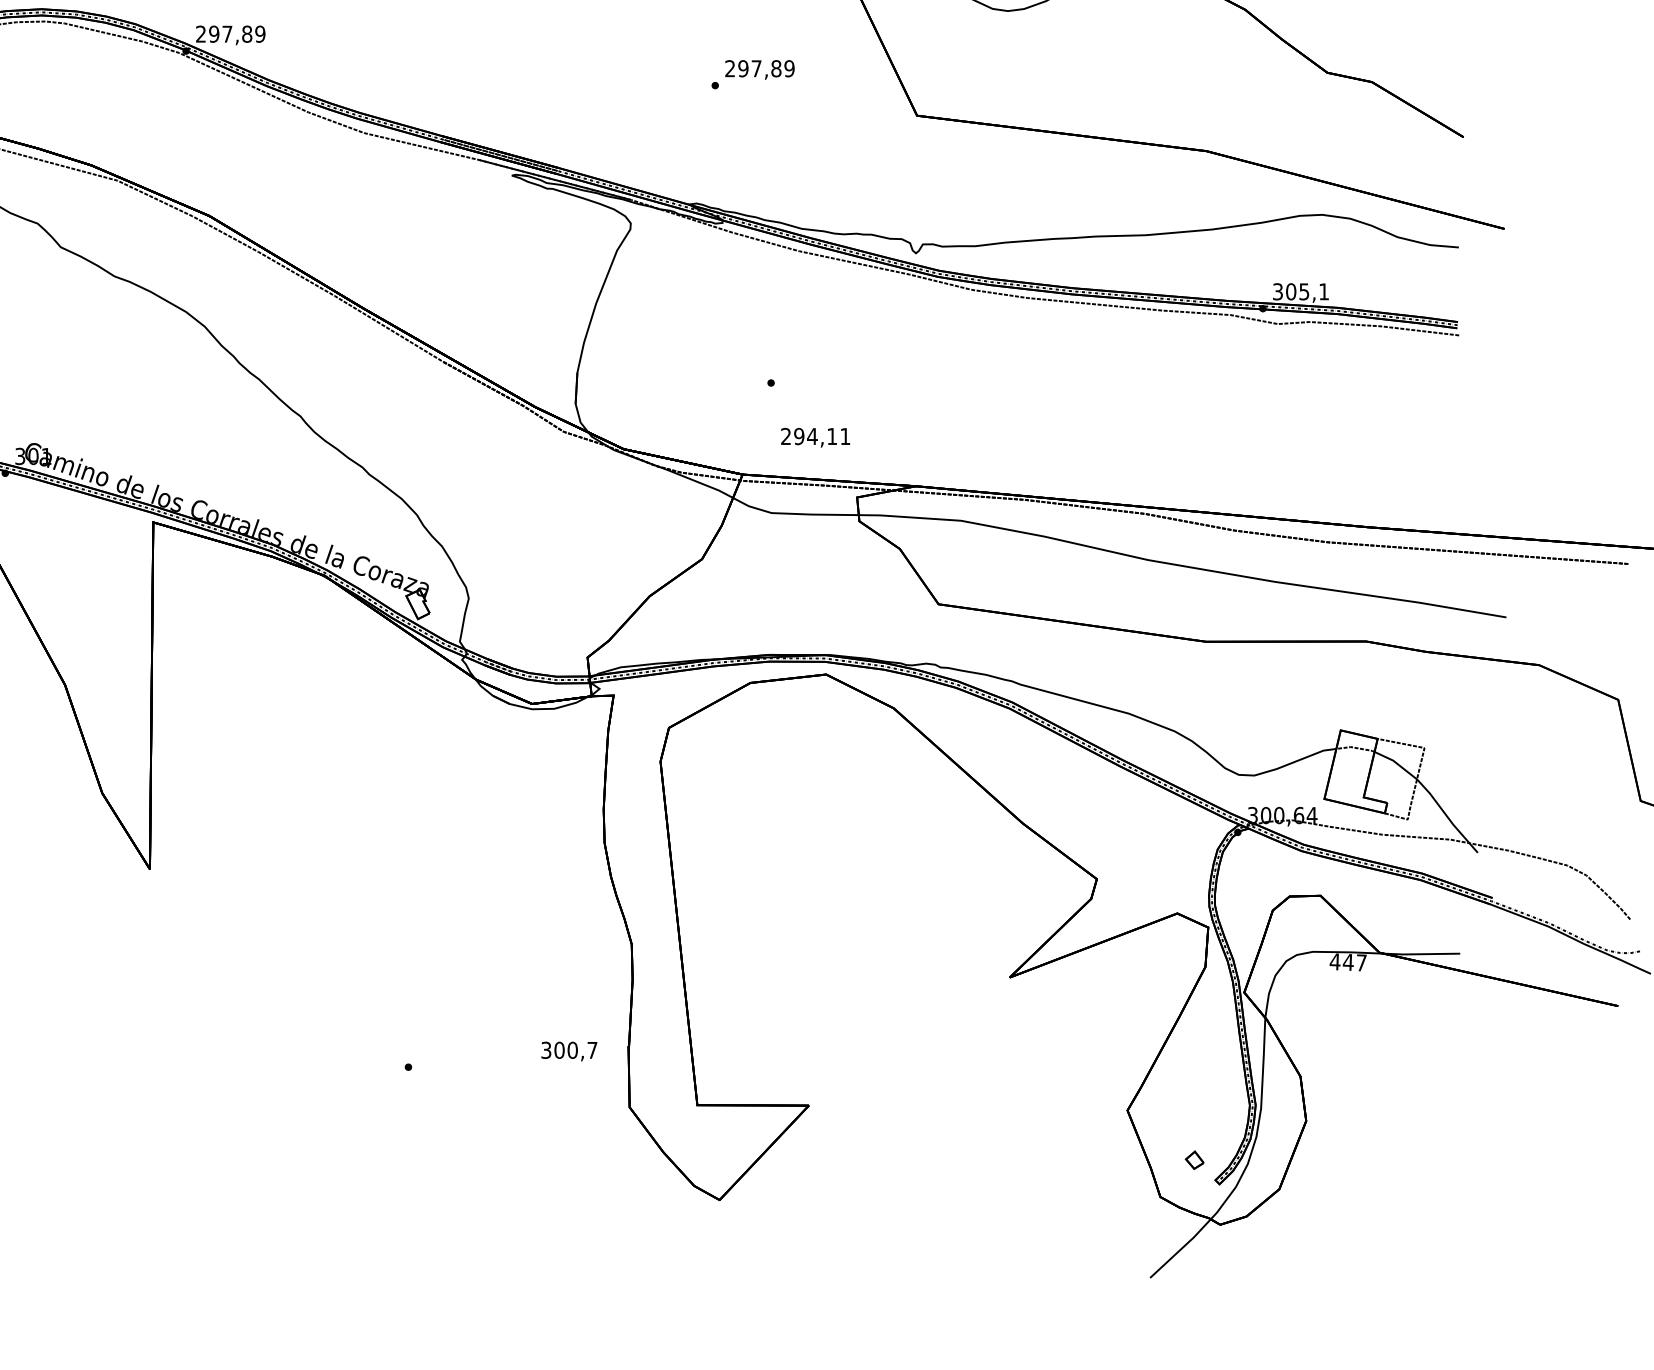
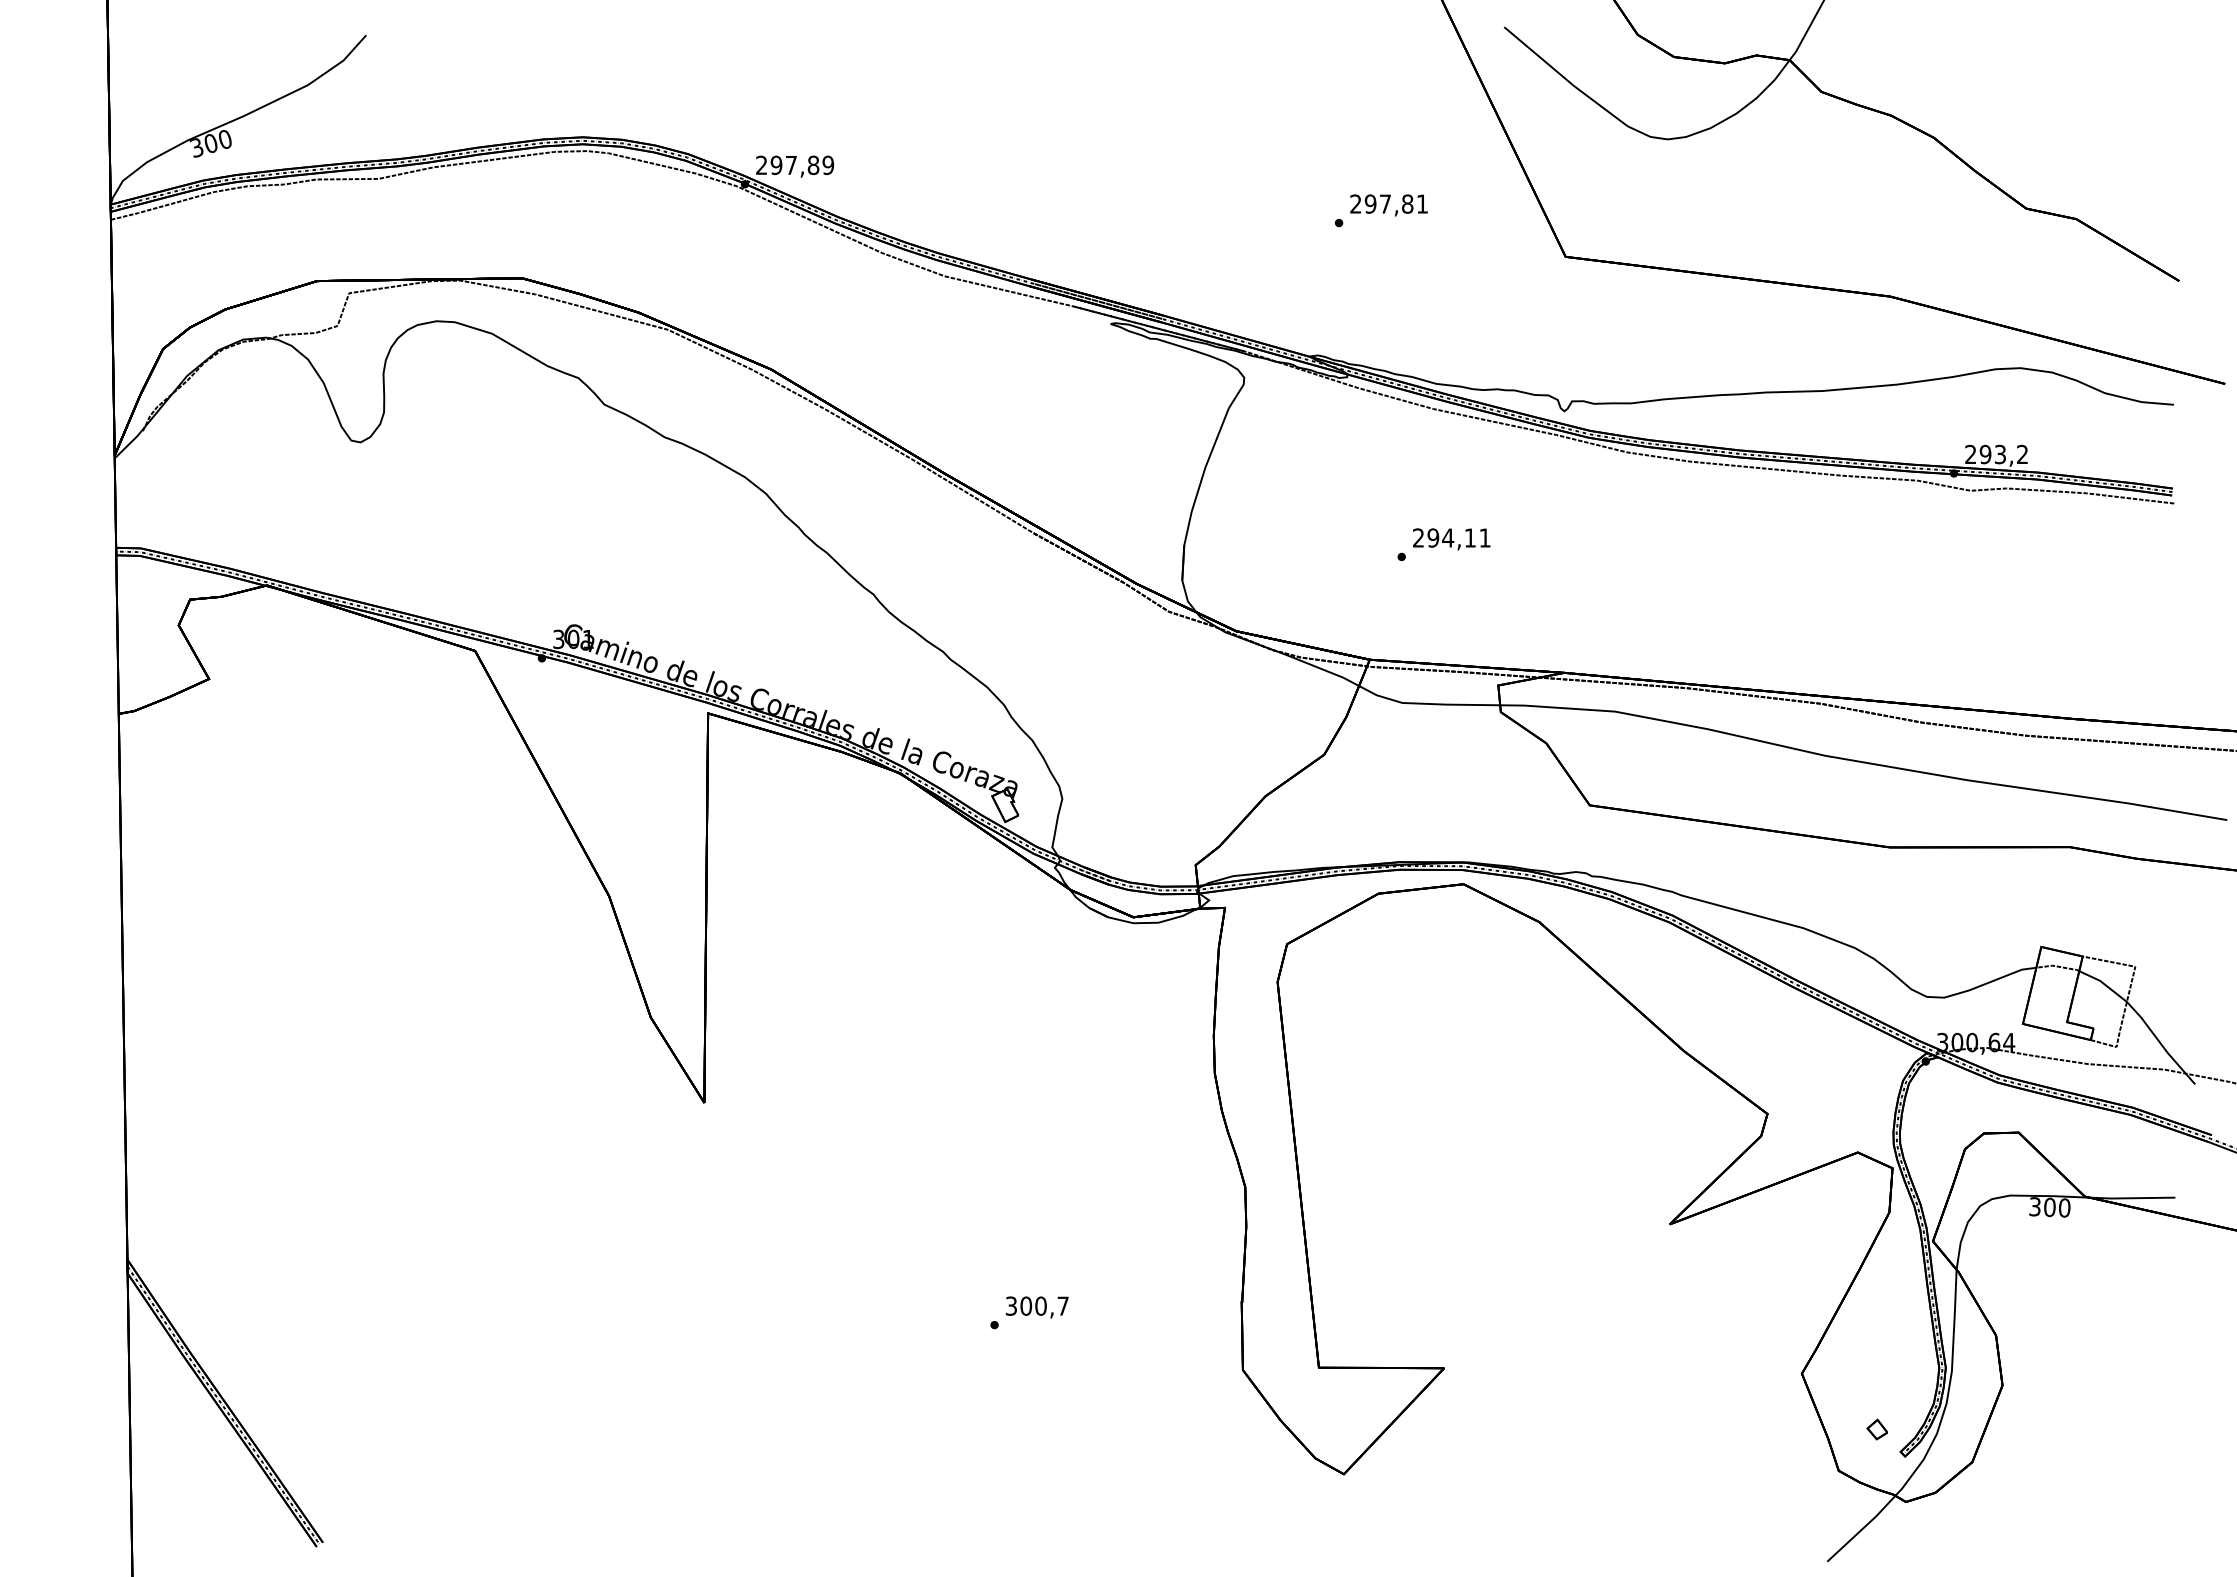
text: (789, 68) -> (1422, 203), 297,89 -> 297,81
text: (1300, 291) -> (1996, 454), 305,1 -> 293,2
text: (815, 437) -> (1451, 539), moved
text: (1348, 962) -> (2049, 1207), 447 -> 300
text: (568, 1051) -> (1036, 1307), moved

